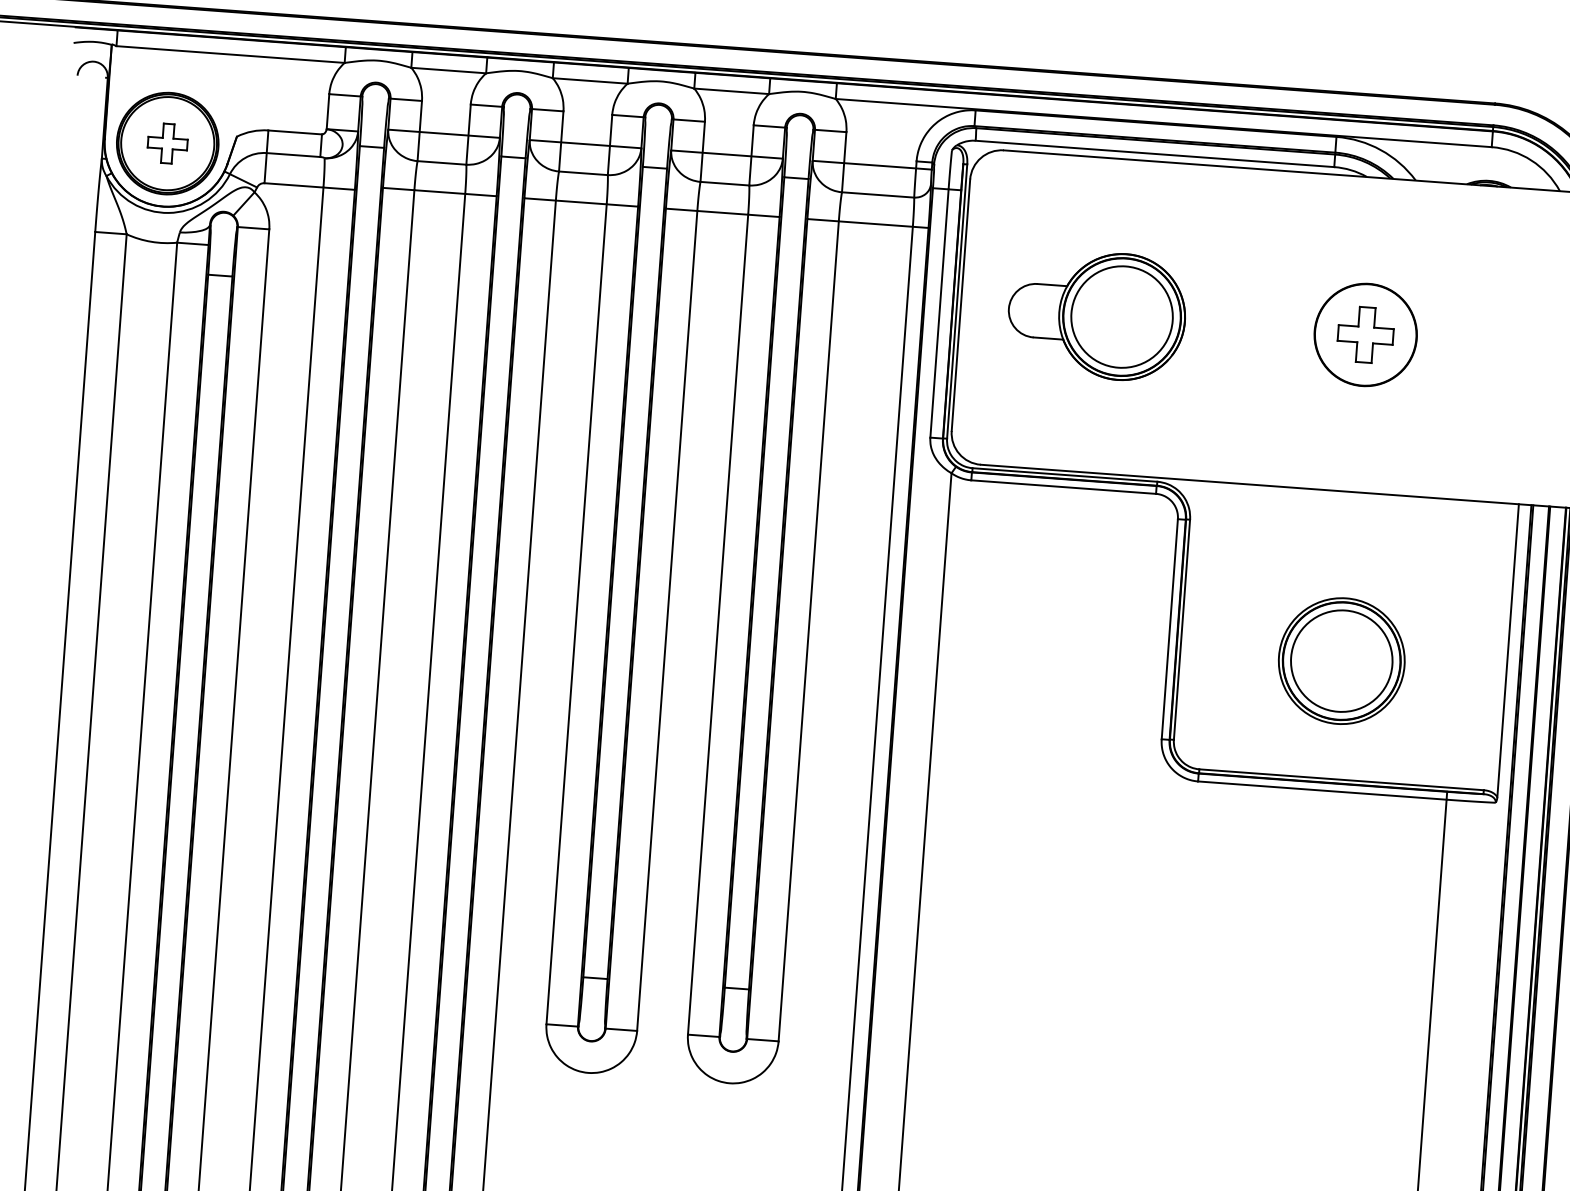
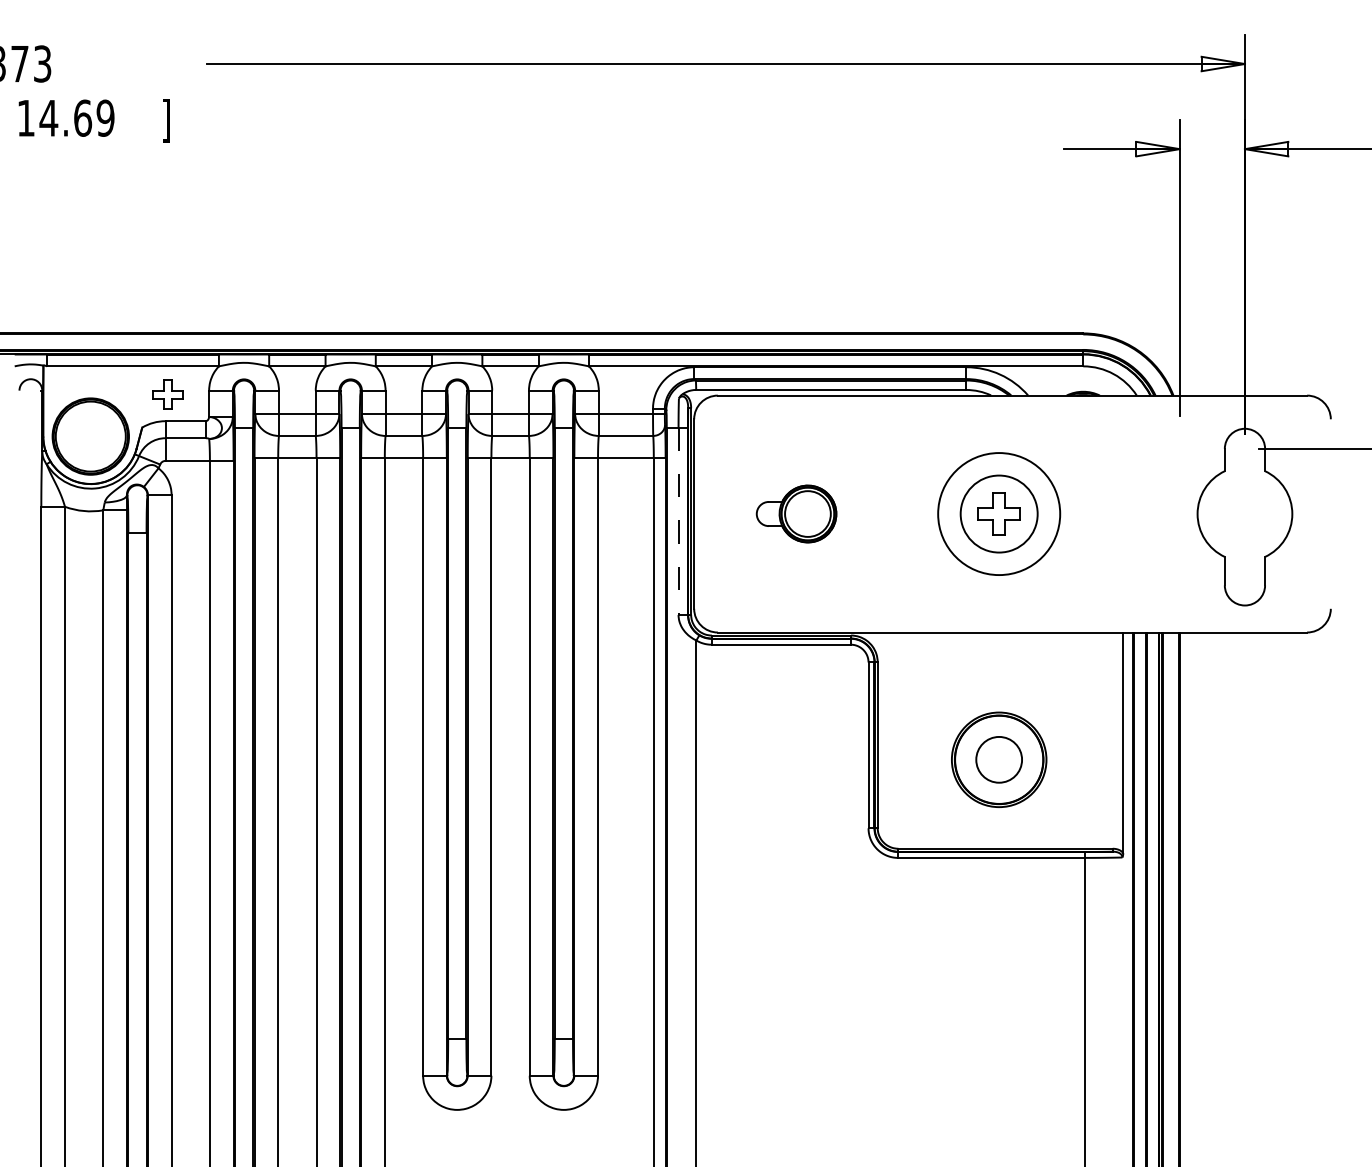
part: (167, 143) -> (167, 394), moved
line: (939, 313) -> (678, 521), solid -> dashed
part: (1096, 314) -> (796, 513), size x0.6
circle: (1366, 334) -> (999, 513), size x1.6
circle: (1342, 660) -> (999, 759), size x0.6

